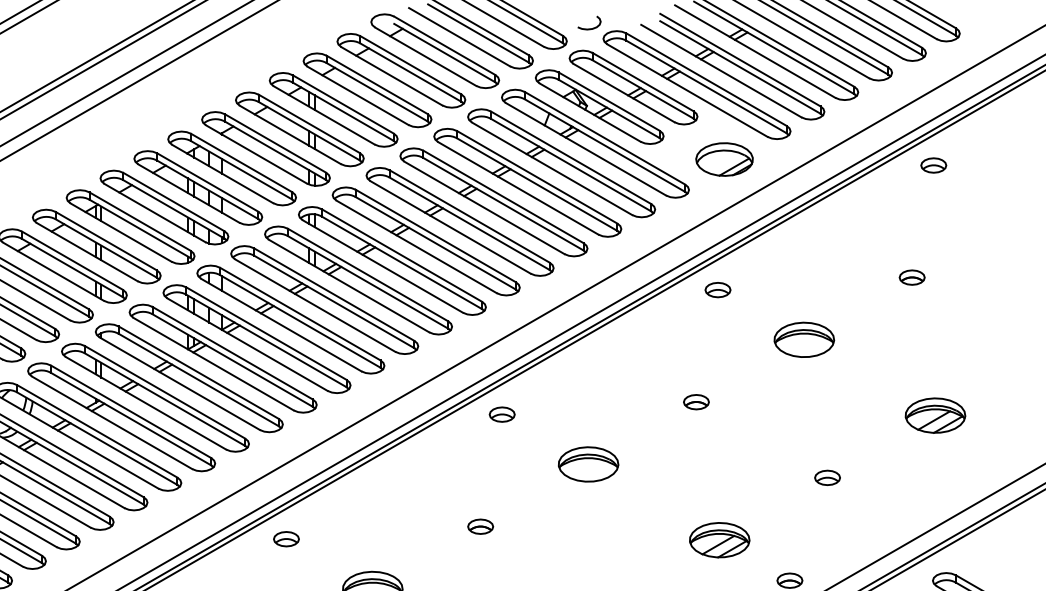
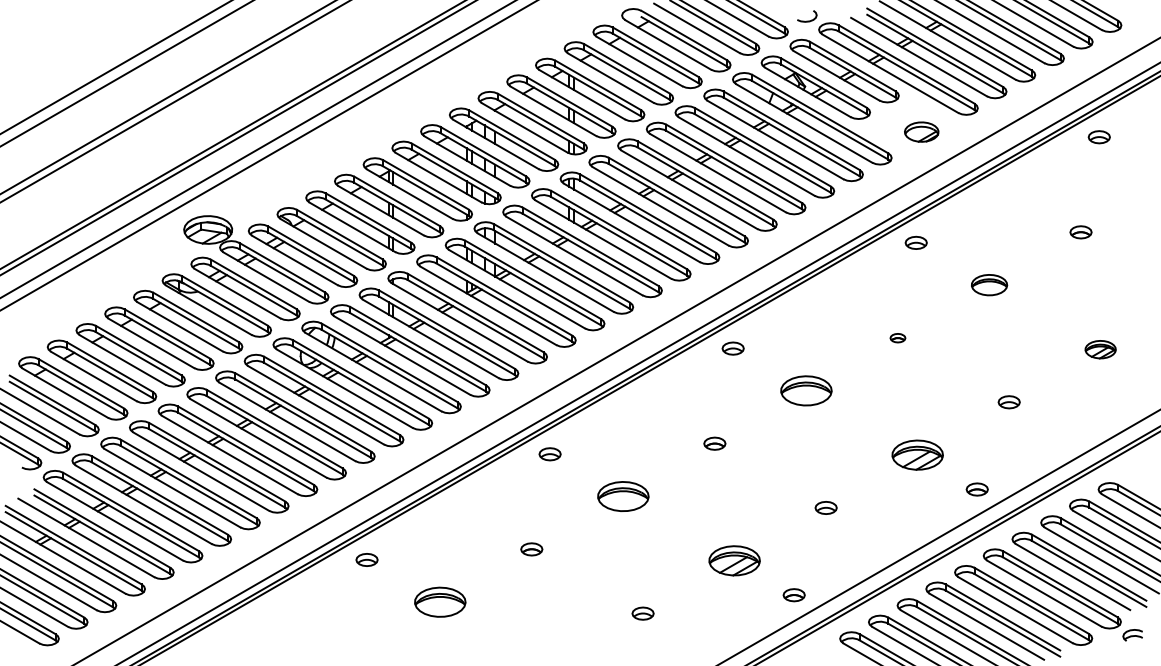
part: (724, 158) -> (921, 131), size x0.7
part: (804, 339) -> (989, 284), size x0.7
part: (695, 402) -> (897, 338), size x0.7
part: (935, 415) -> (1100, 349), size x0.6

